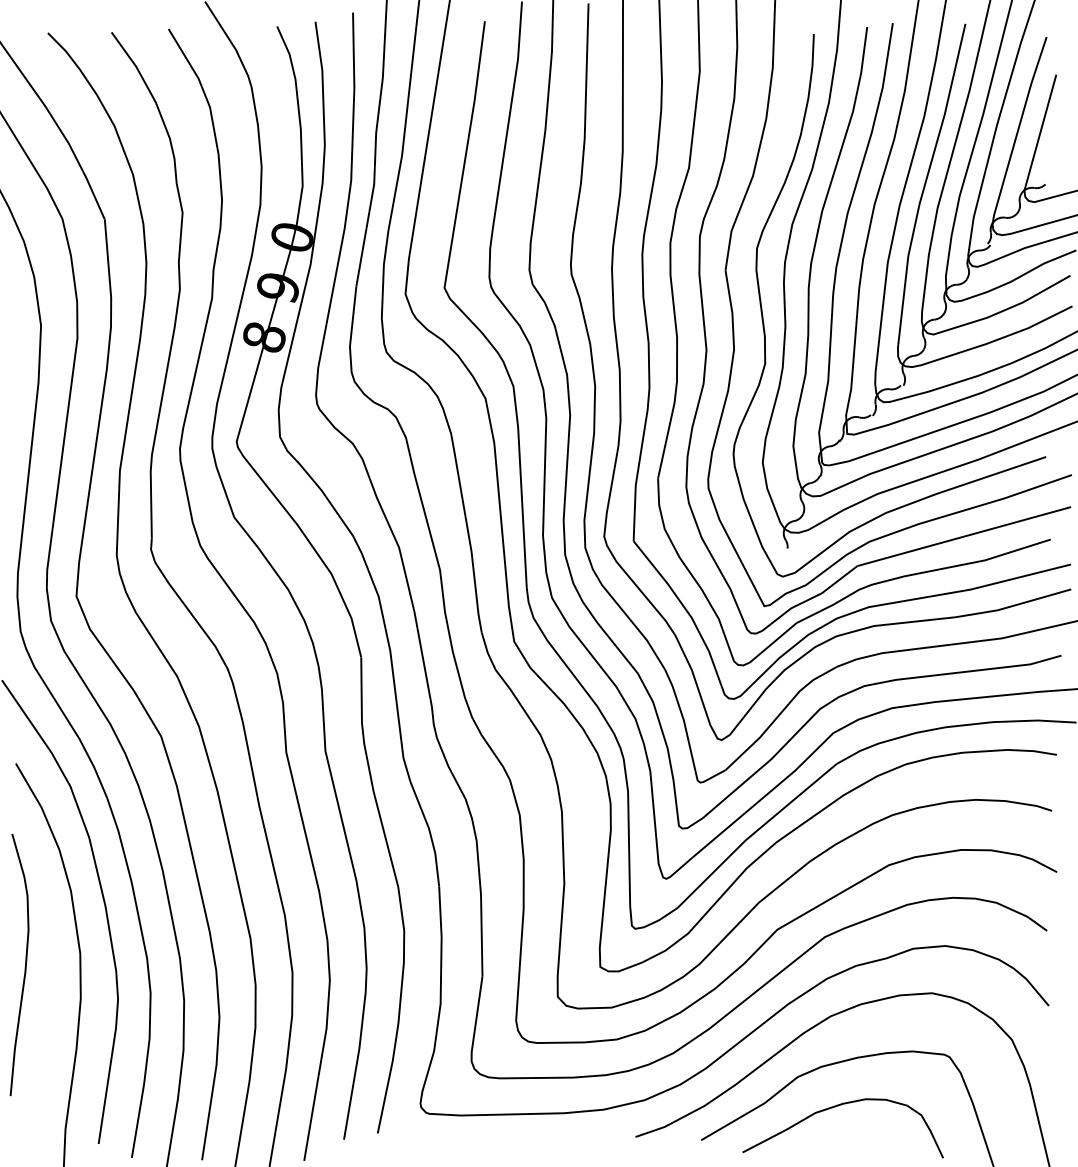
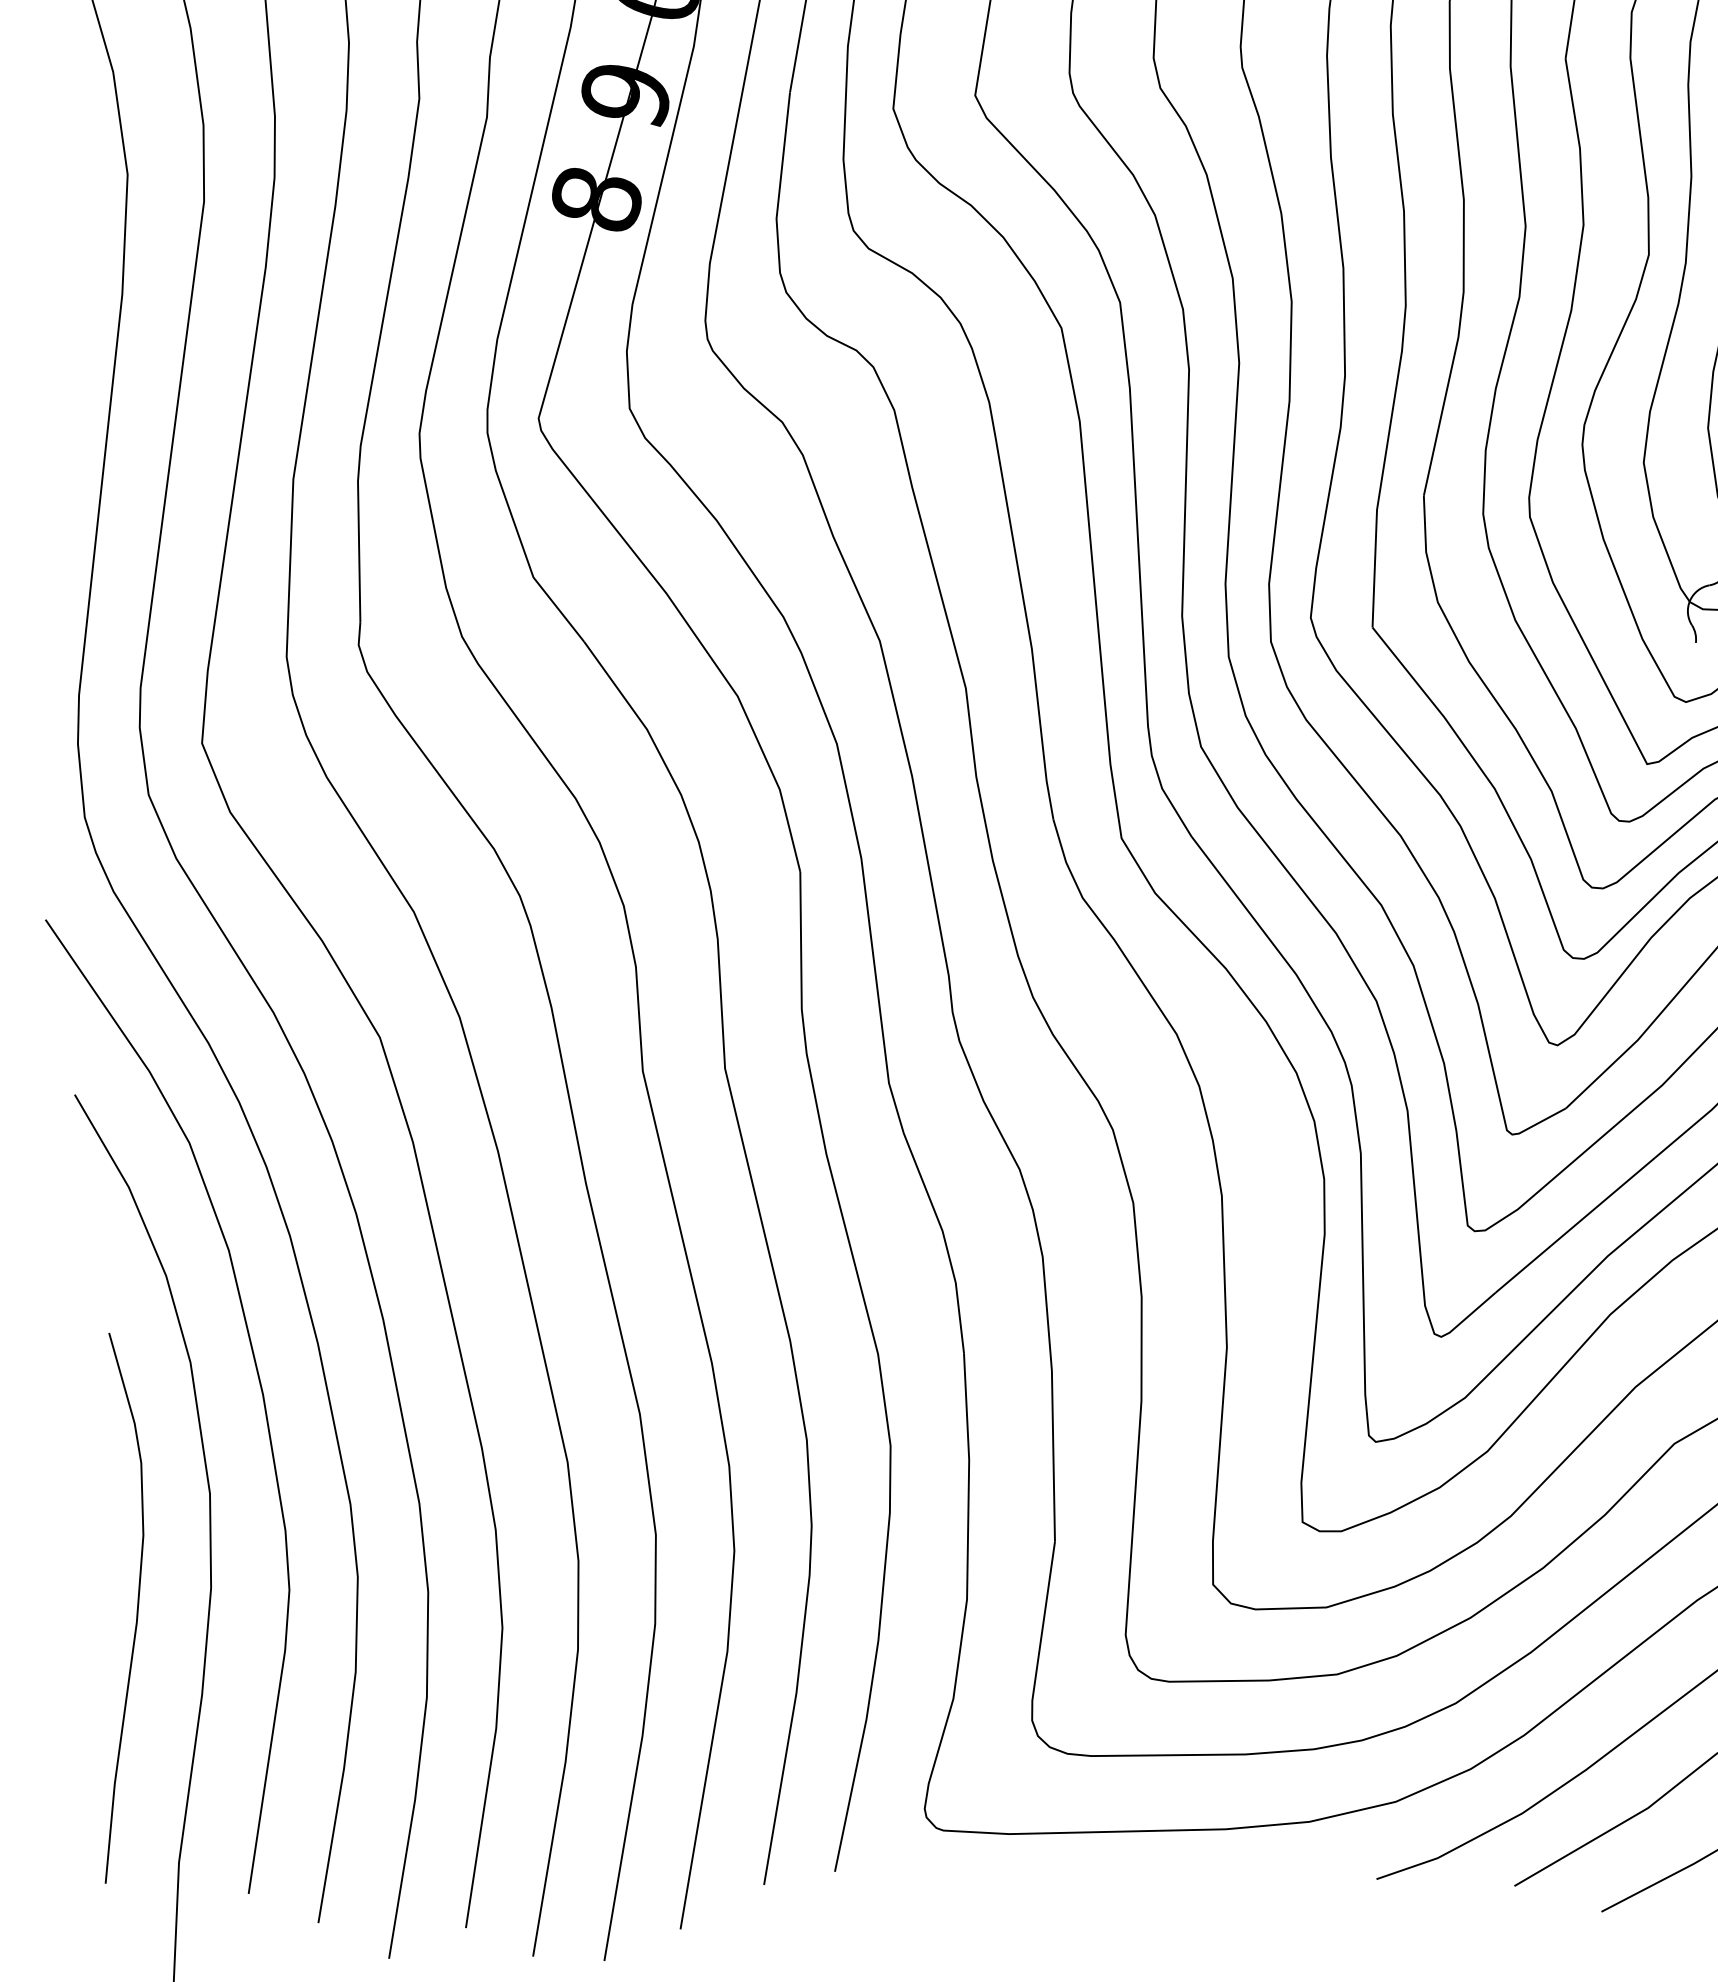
curve: (24, 967) -> (134, 1613), moved

